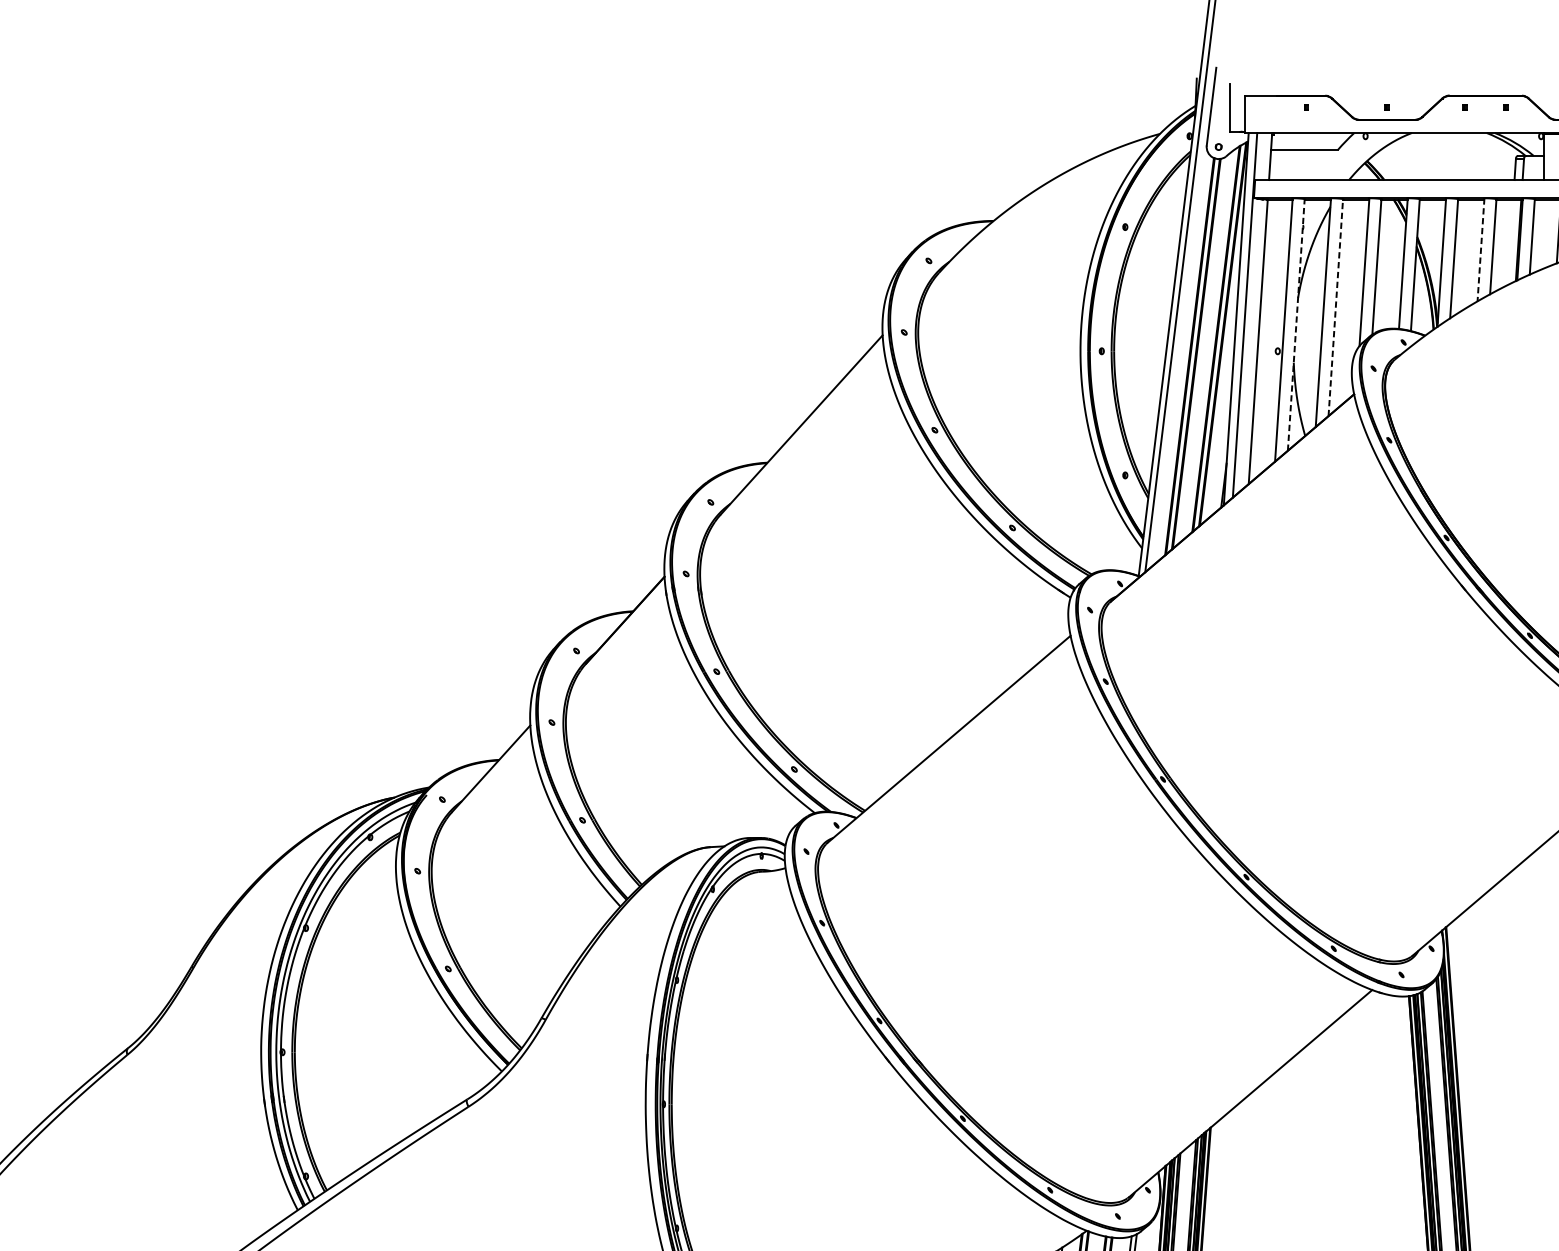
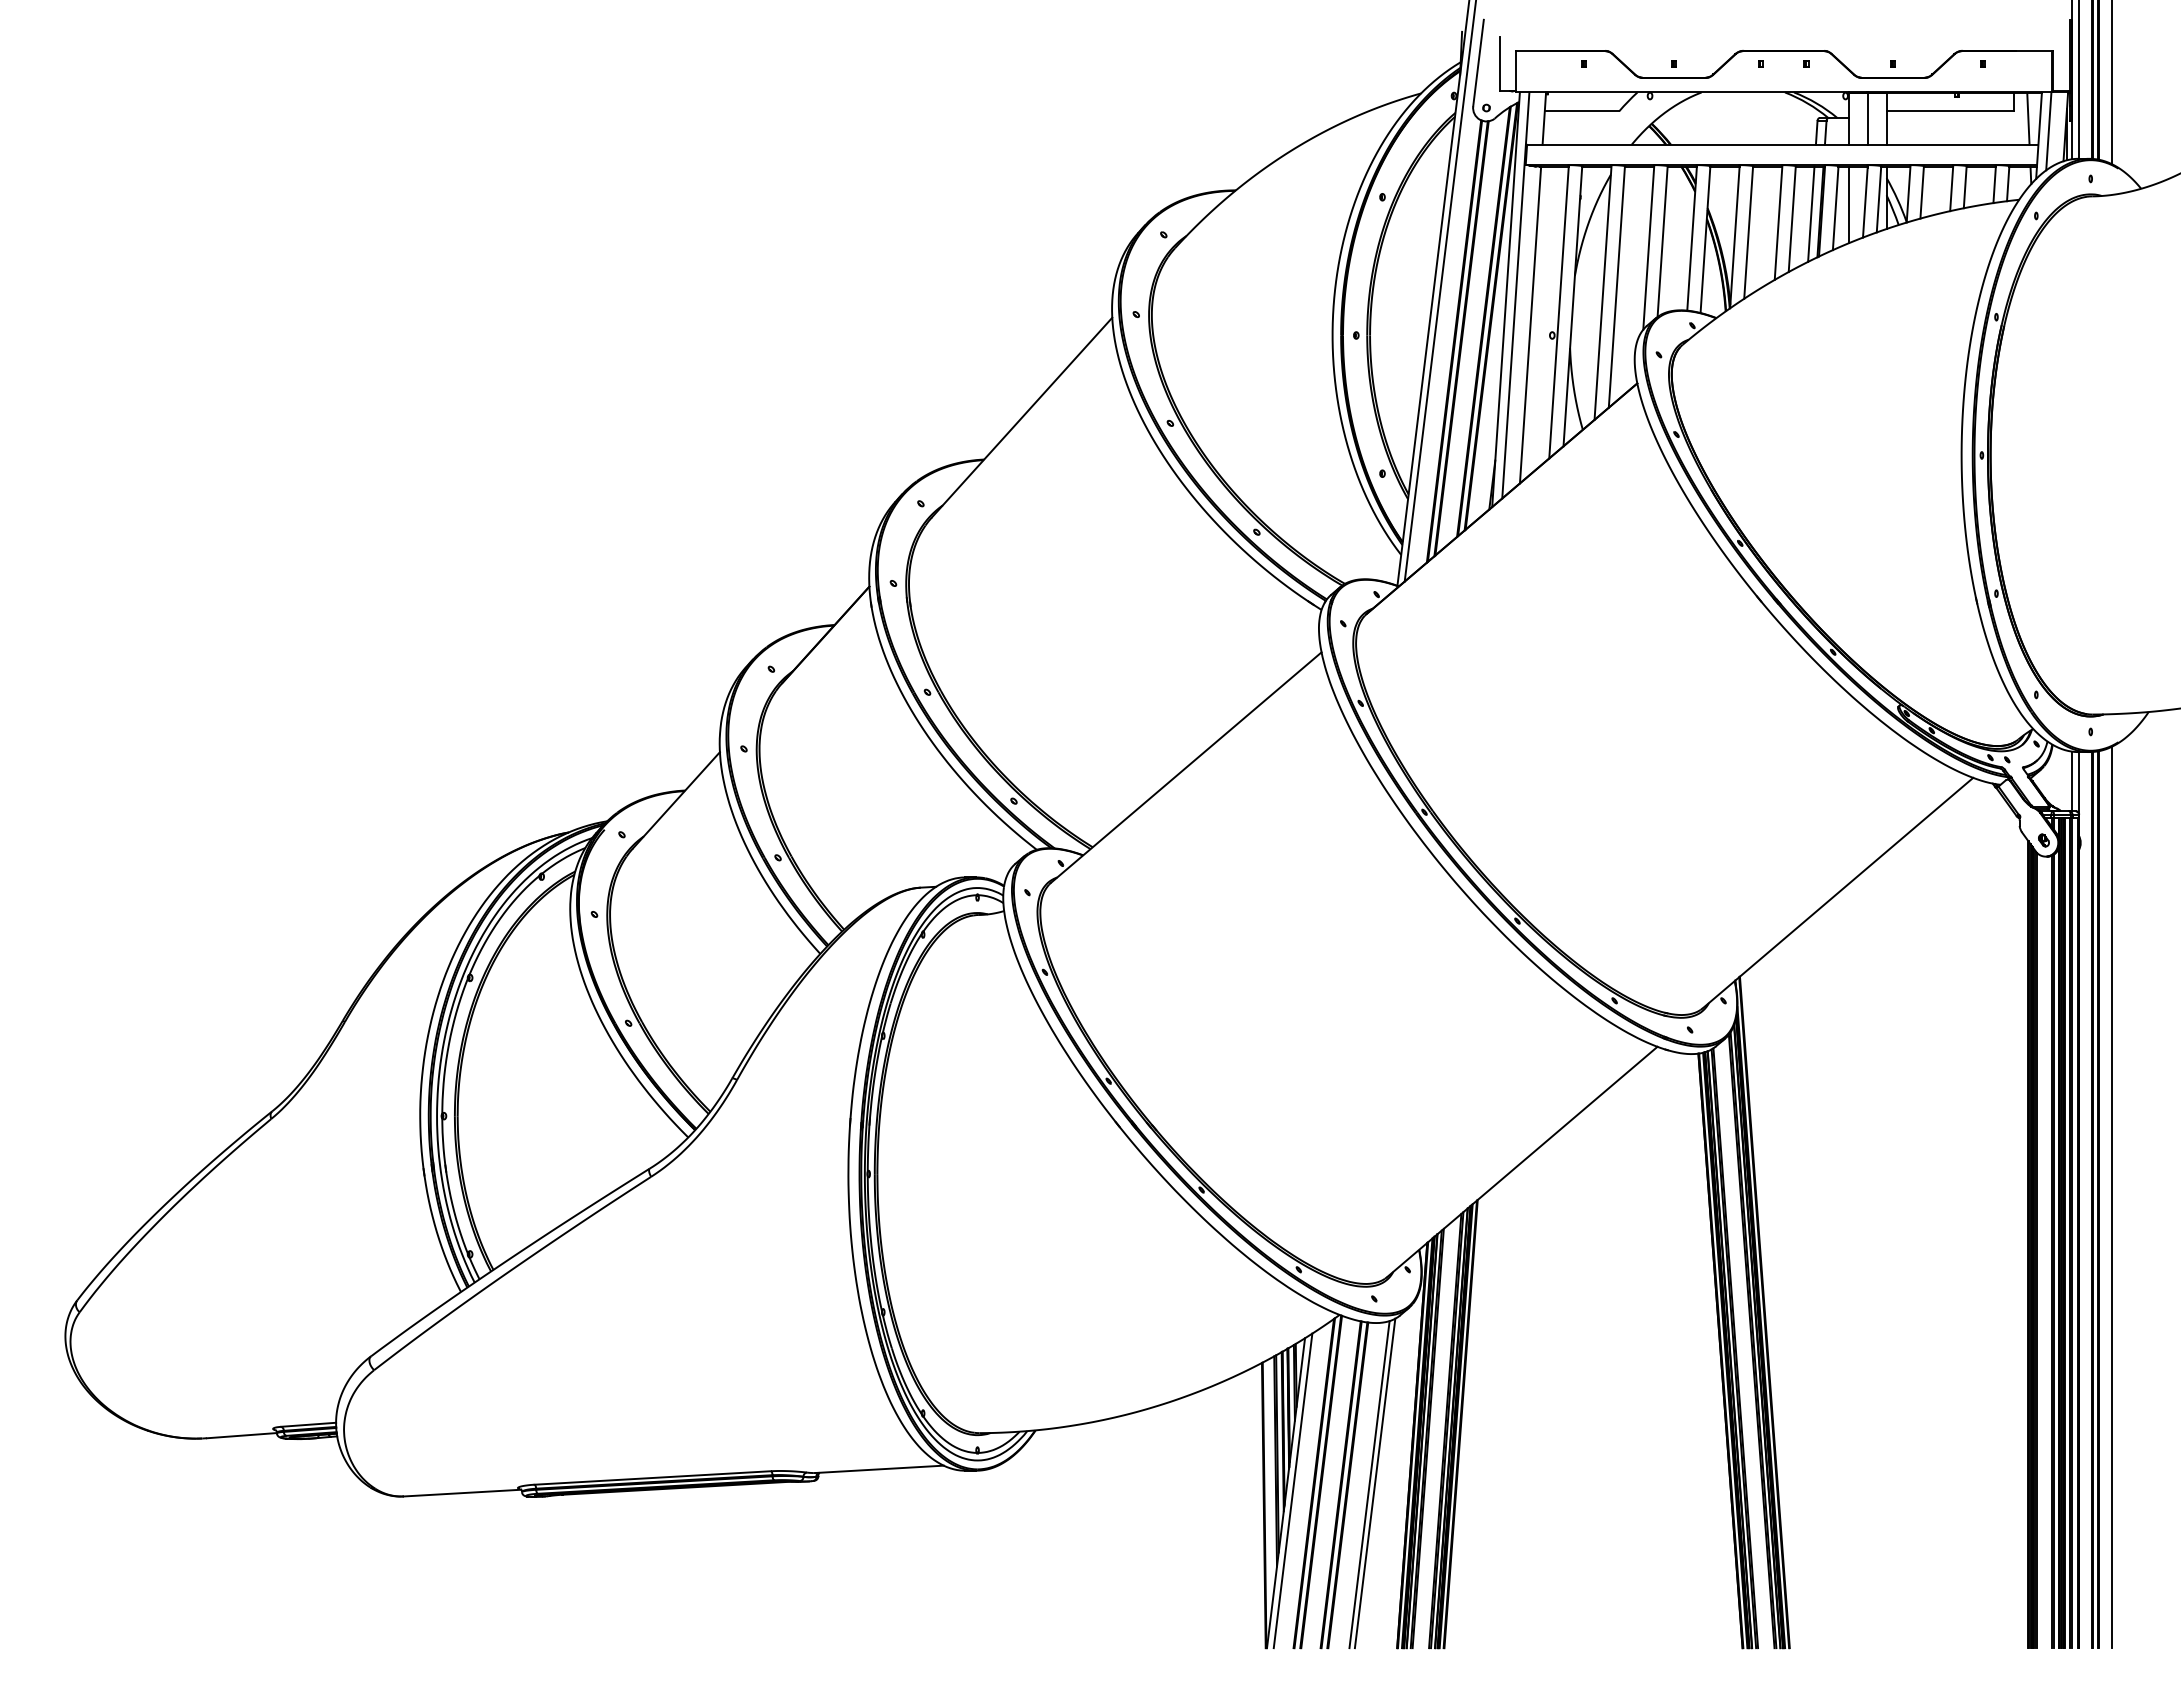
line: (1543, 233) -> (1848, 204), added
line: (1510, 241) -> (1811, 213), added
line: (1480, 250) -> (1778, 223), dashed -> solid
line: (1335, 307) -> (1616, 286), dashed -> solid
line: (1295, 324) -> (1572, 305), dashed -> solid

